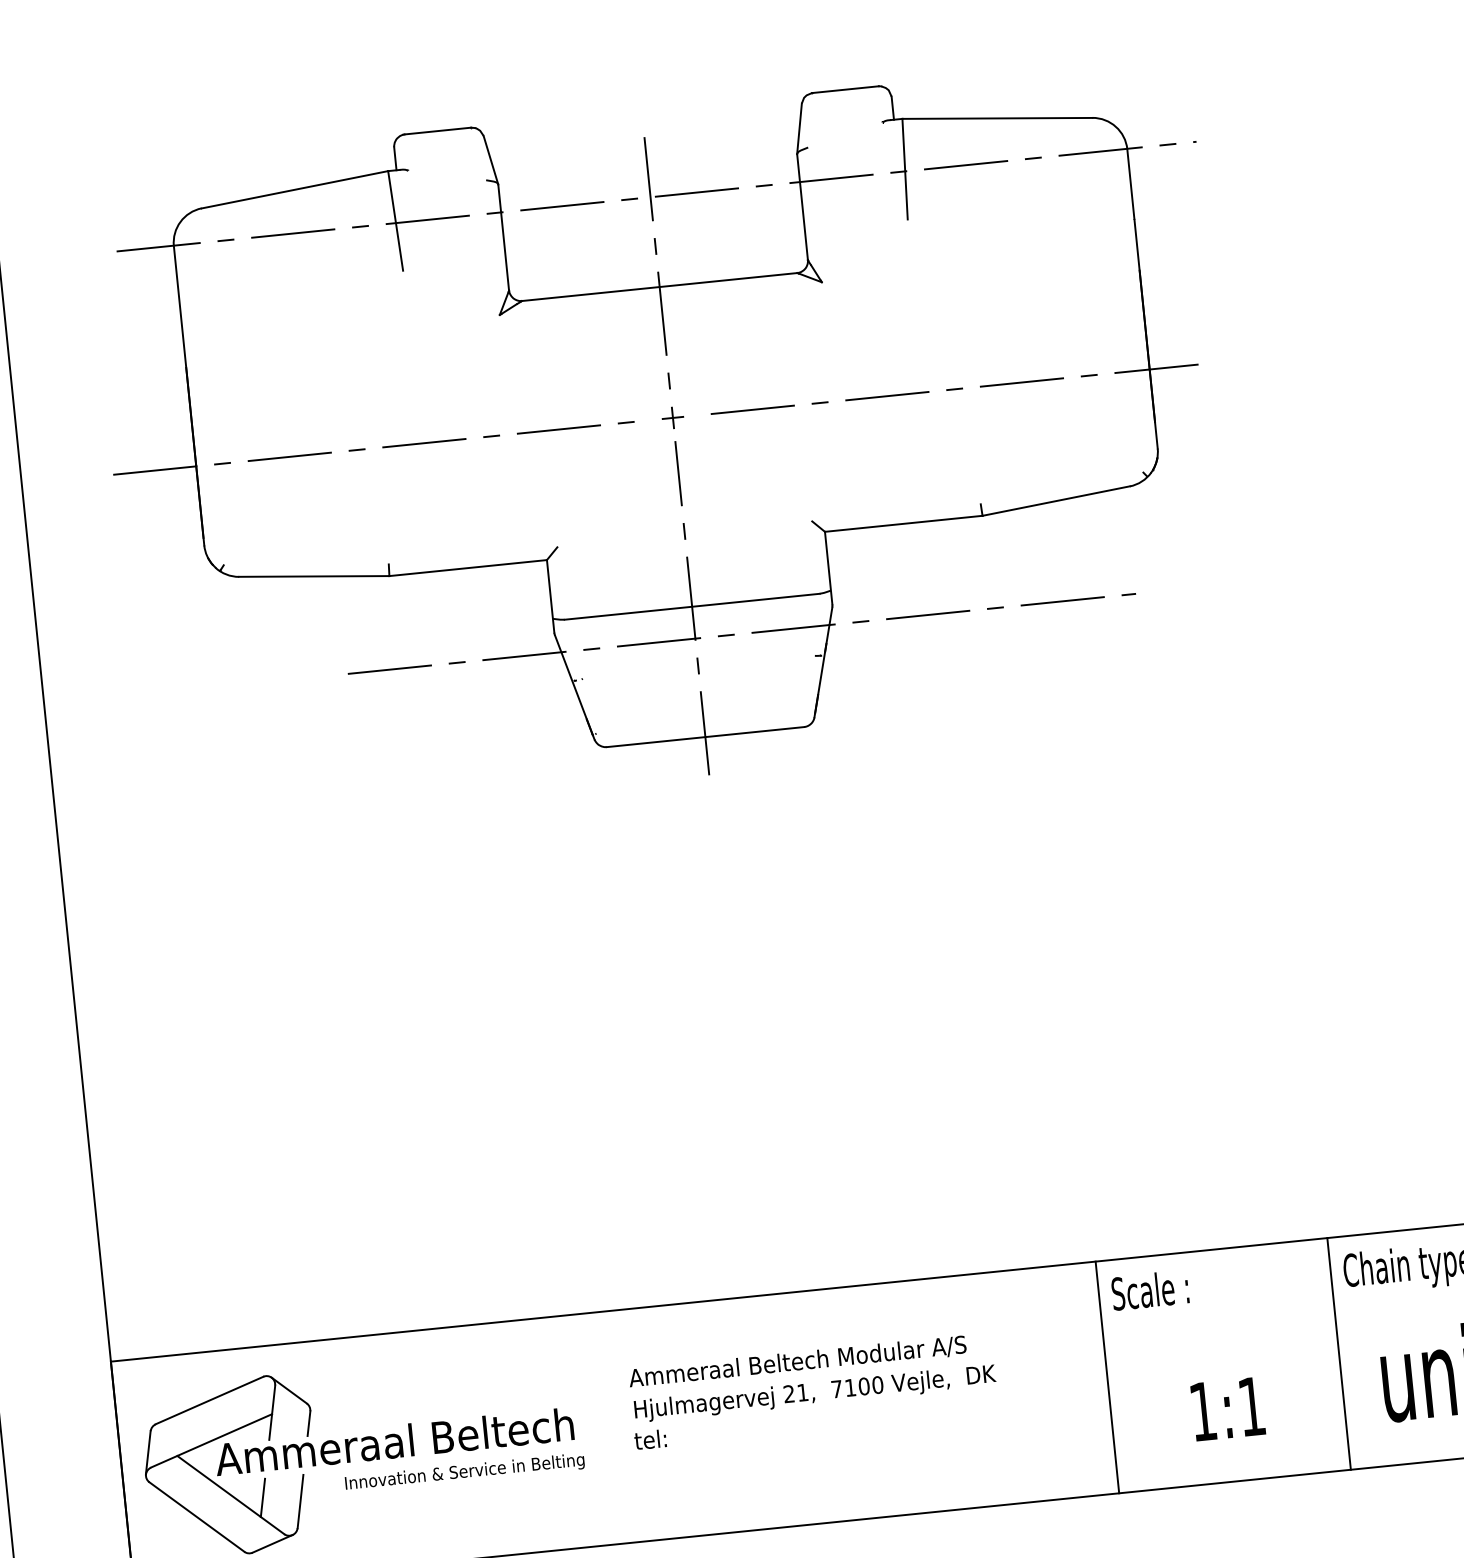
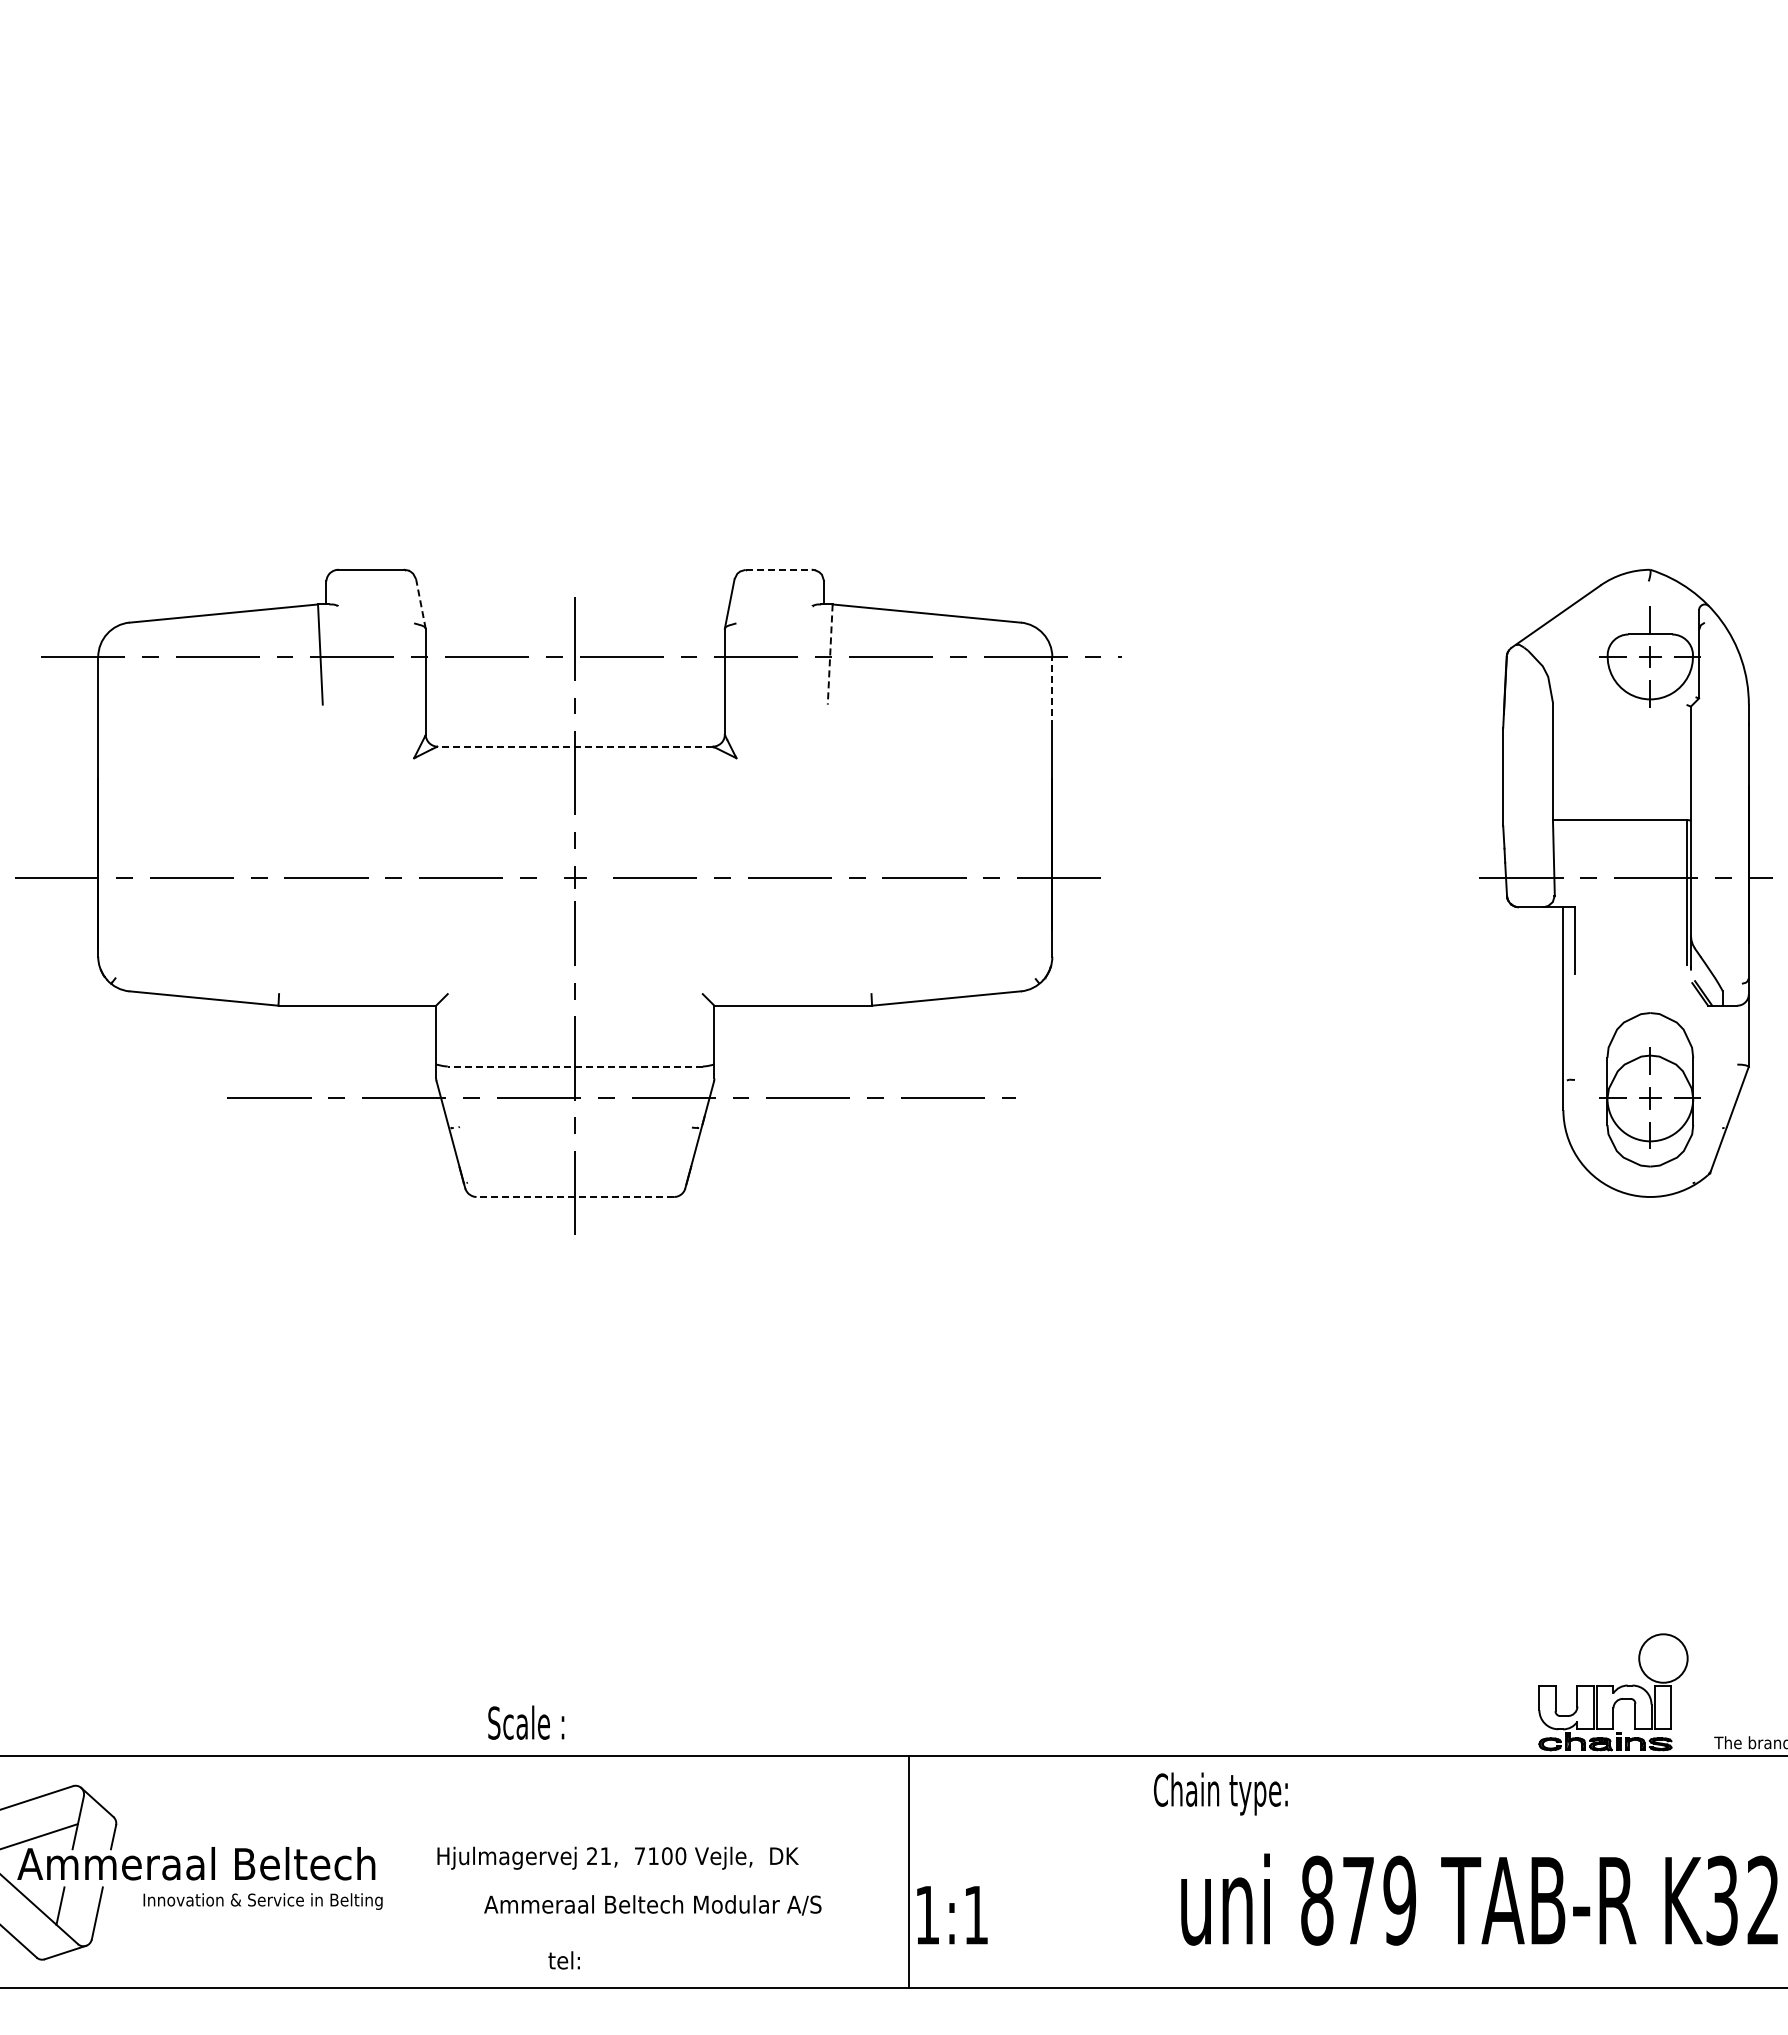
line: (845, 89) -> (779, 569), solid -> dashed
line: (490, 159) -> (420, 603), solid -> dashed
line: (905, 170) -> (830, 655), solid -> dashed
line: (1131, 184) -> (1052, 692), solid -> dashed
line: (659, 286) -> (575, 746), solid -> dashed
line: (692, 606) -> (575, 1066), solid -> dashed
line: (705, 737) -> (575, 1197), solid -> dashed
text: (1150, 1290) -> (526, 1722), moved
line: (1338, 1353) -> (1140, 1871), removed
text: (797, 1362) -> (652, 1905), moved
text: (1228, 1409) -> (952, 1915), moved
text: (649, 1439) -> (563, 1960), moved

